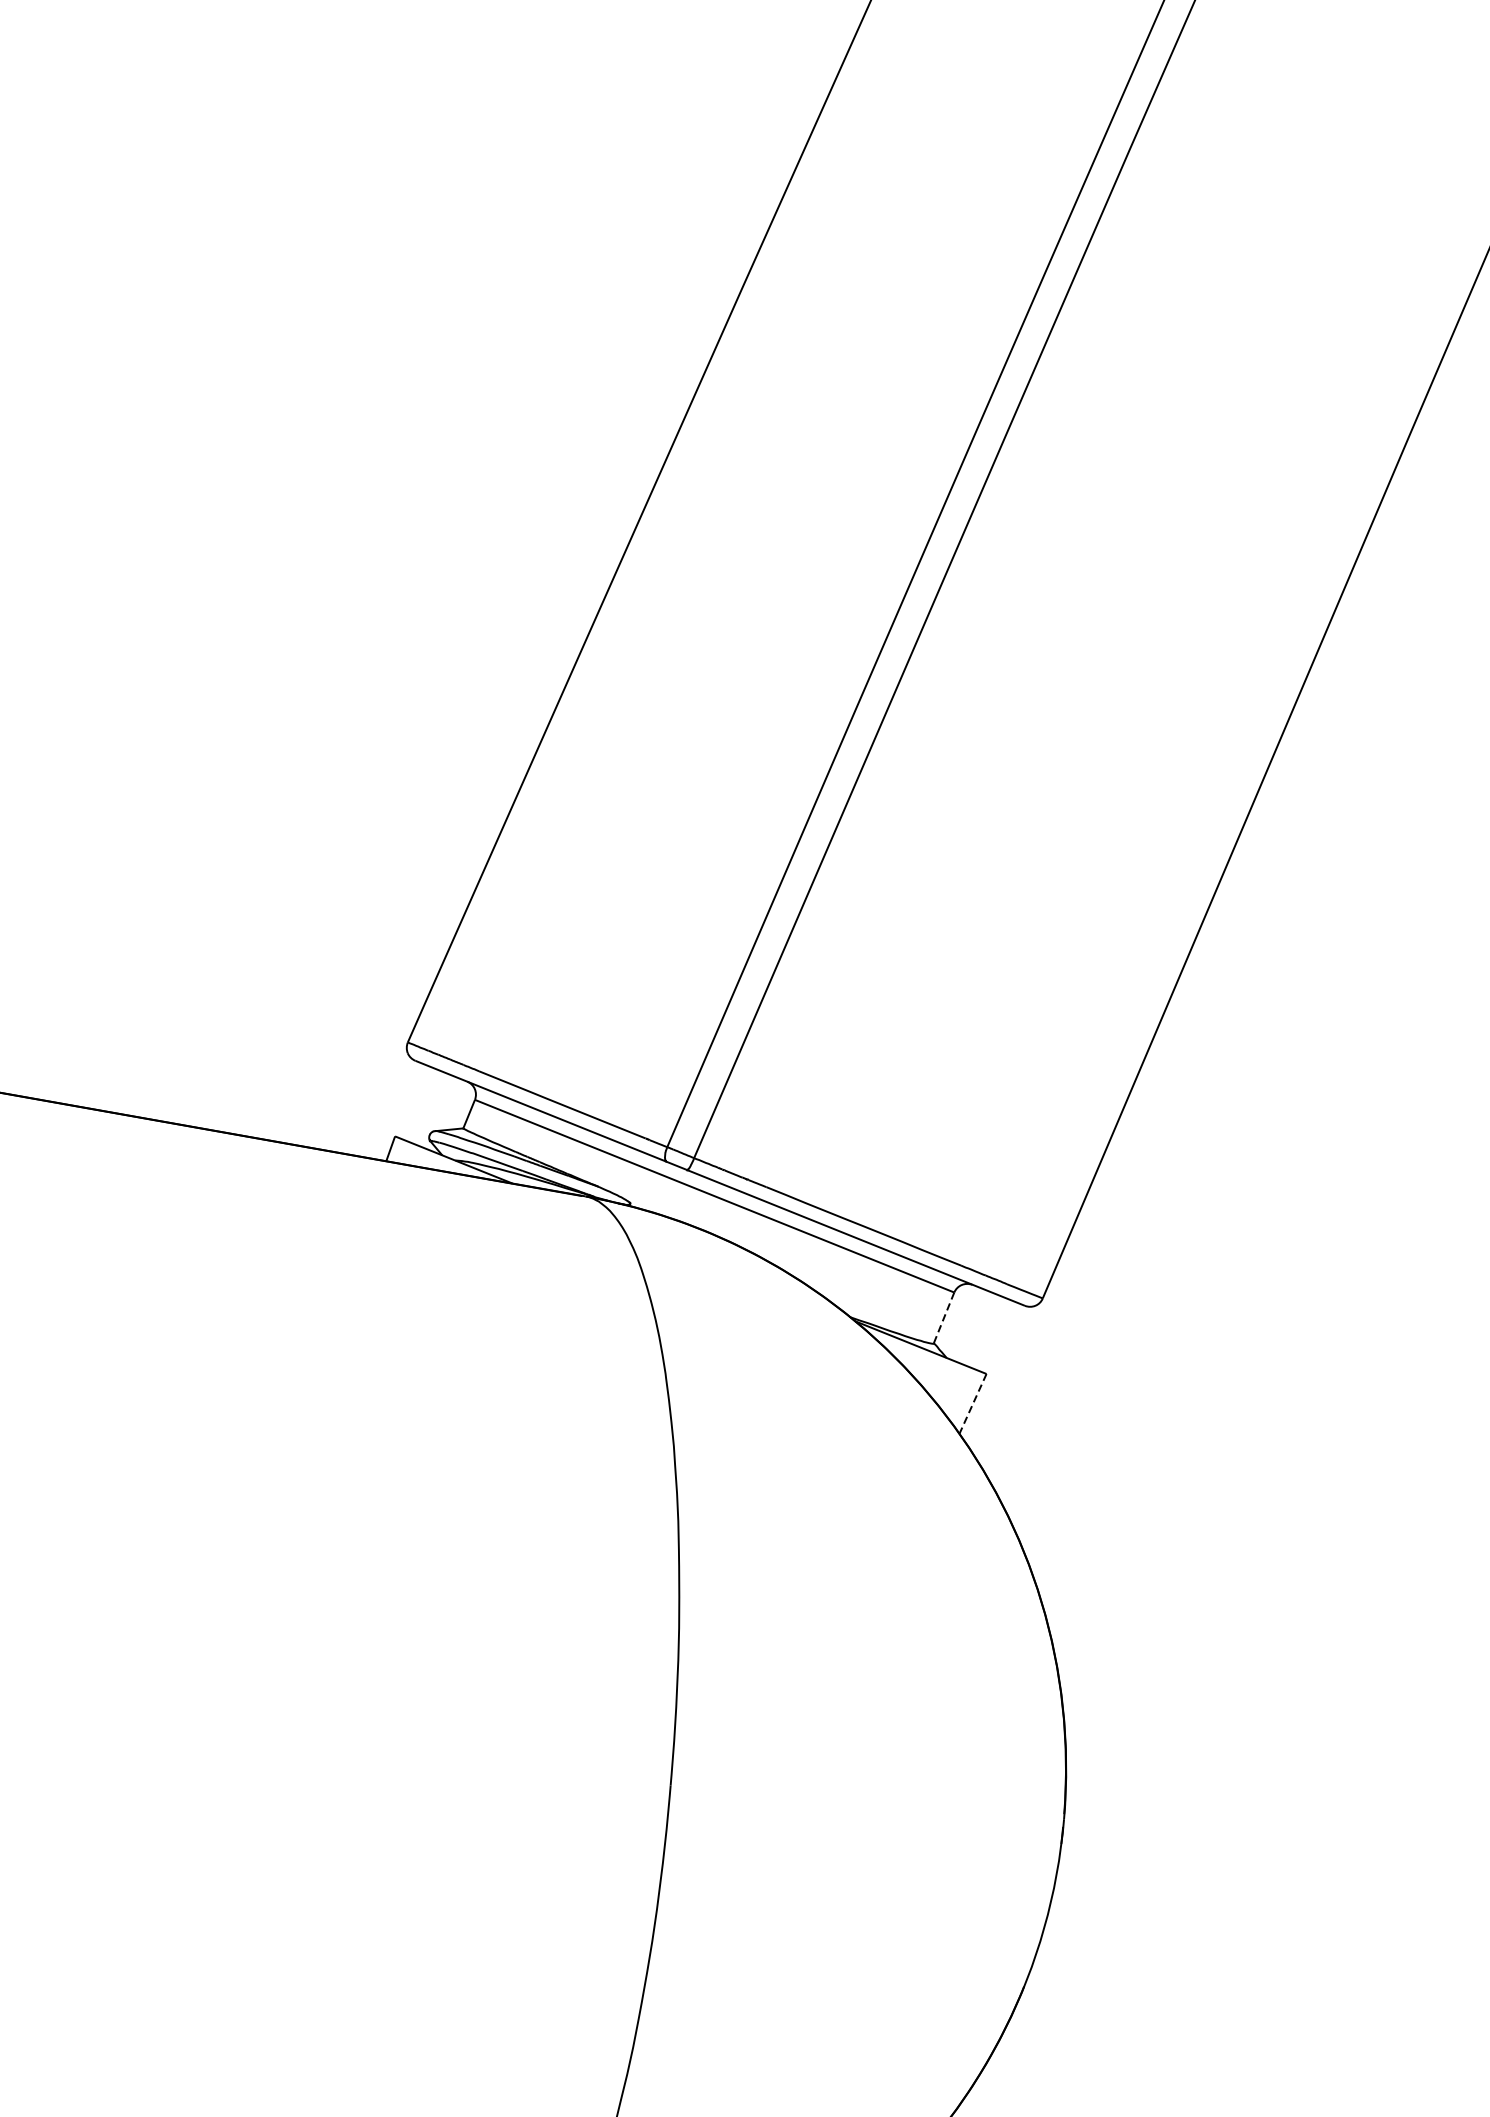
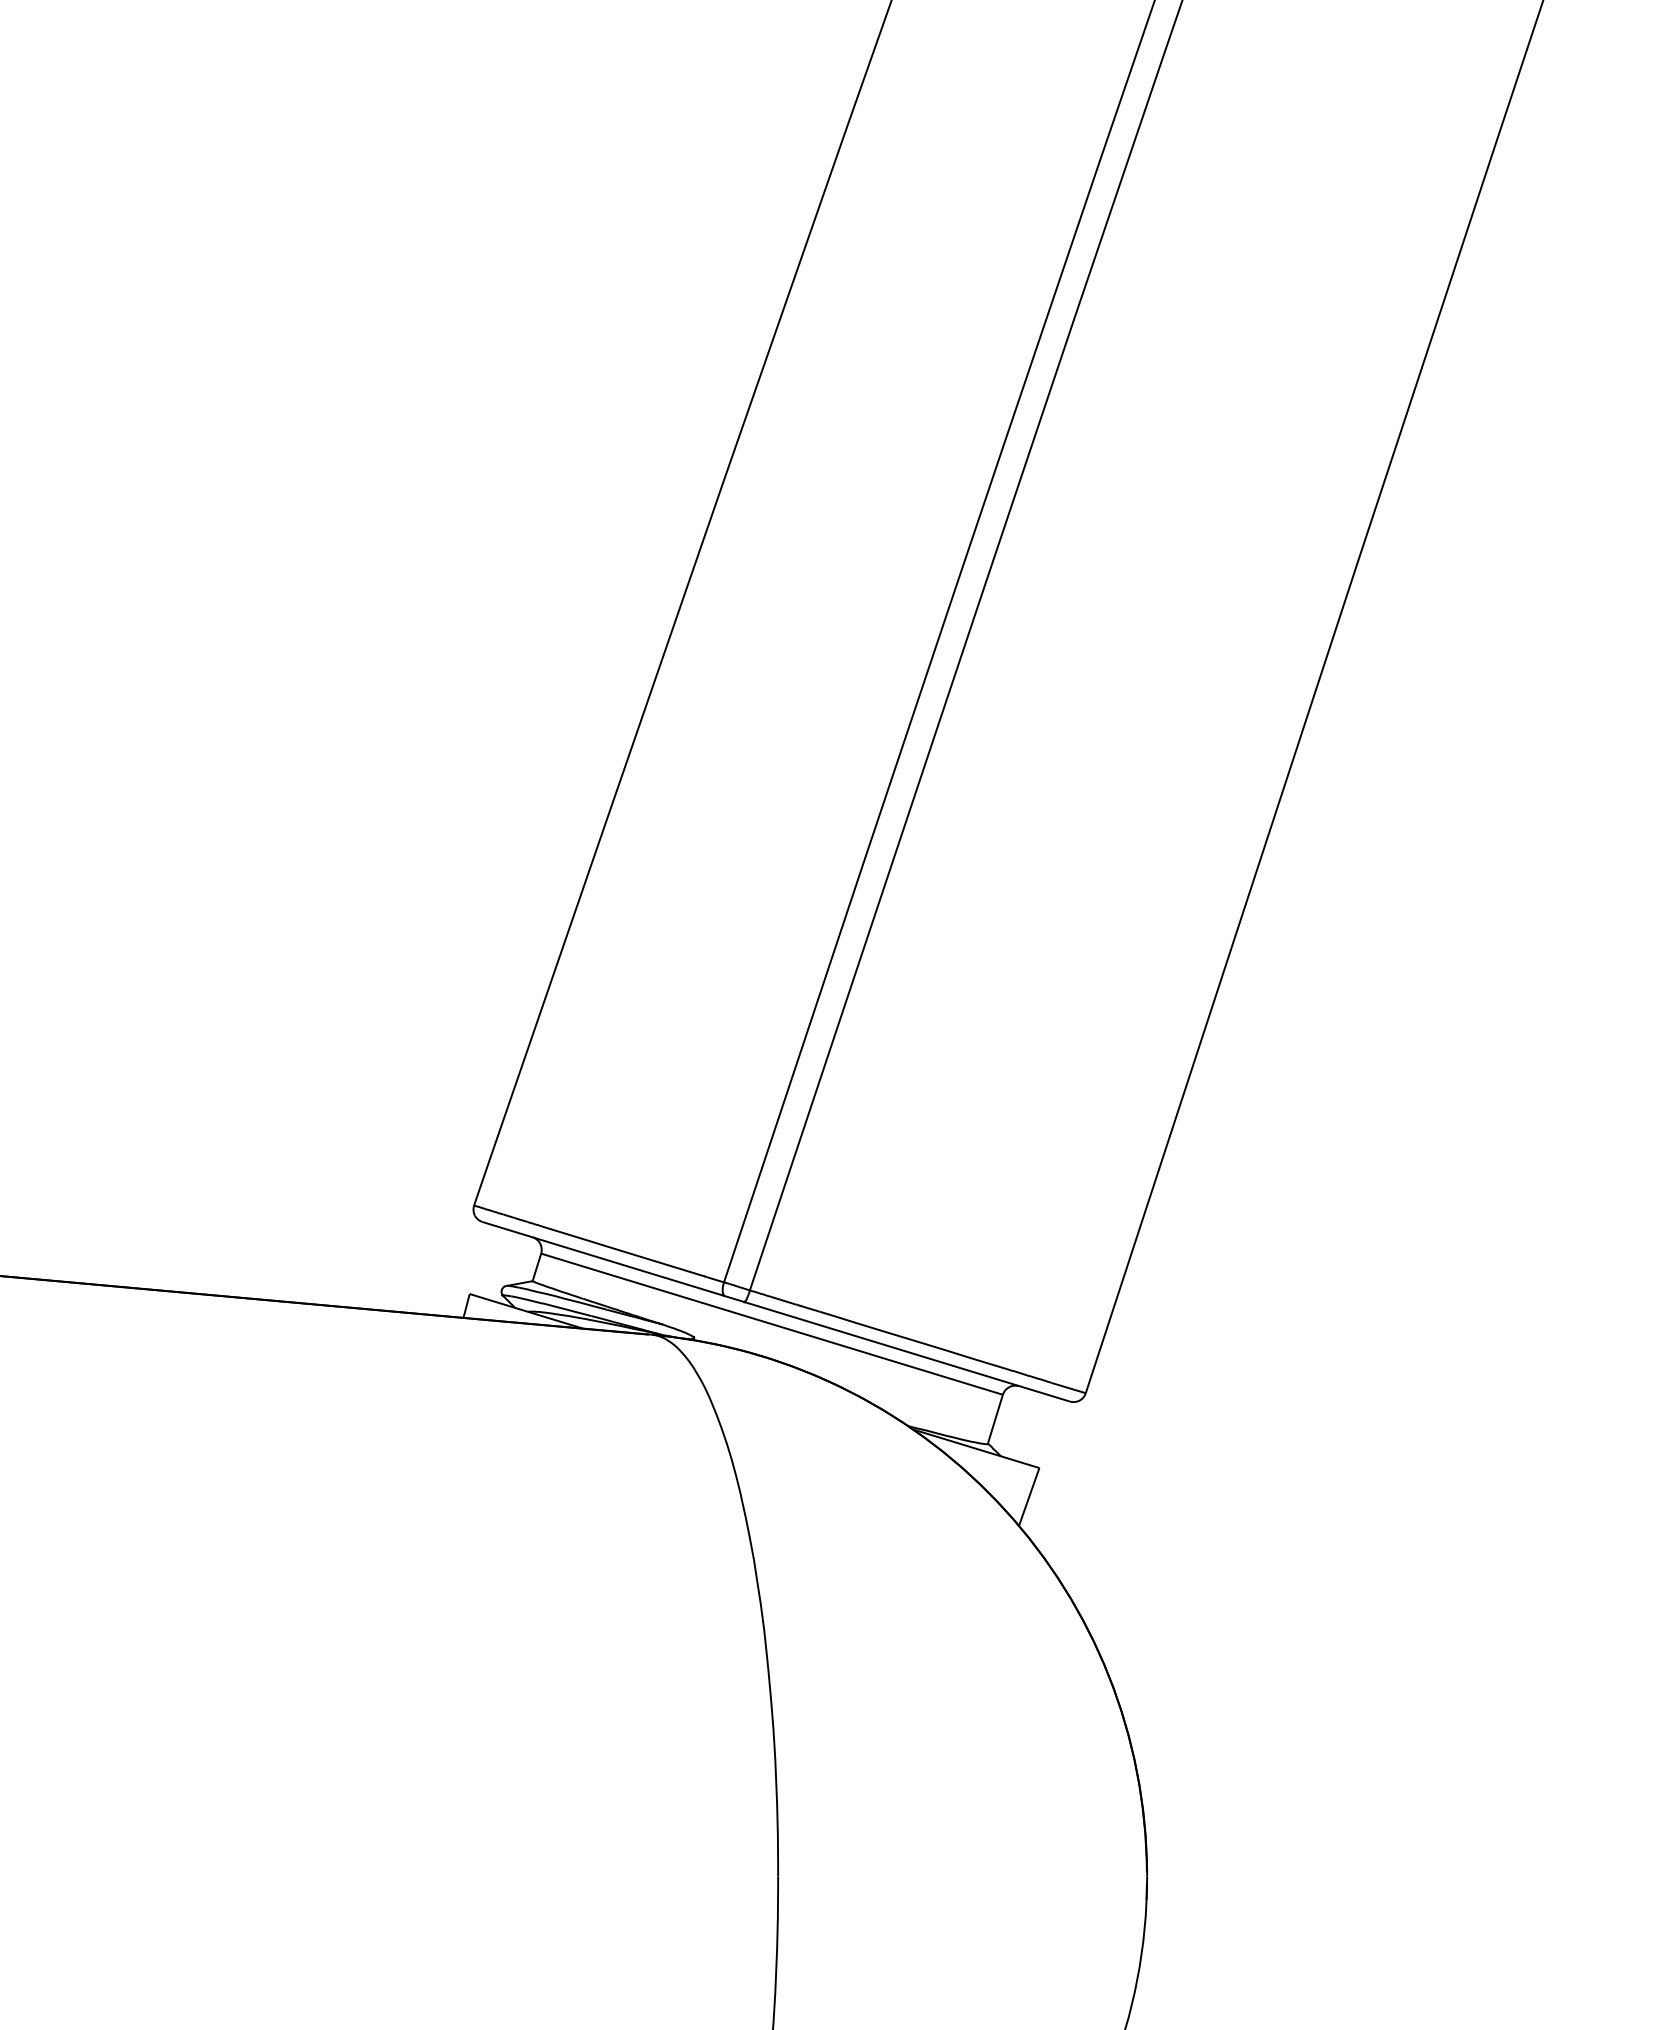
line: (944, 1318) -> (995, 1419), dashed -> solid
line: (973, 1404) -> (1029, 1497), dashed -> solid

